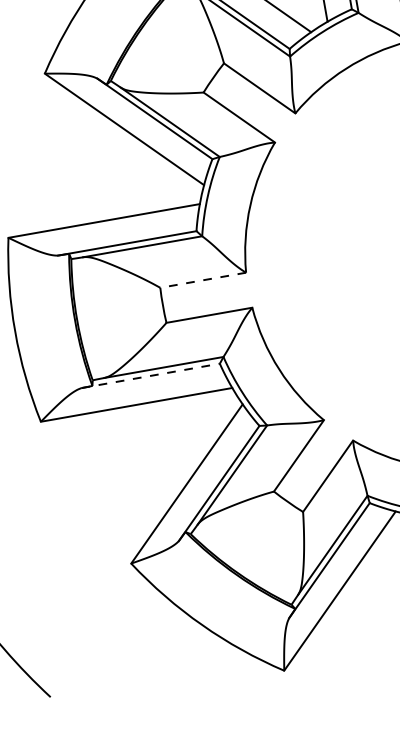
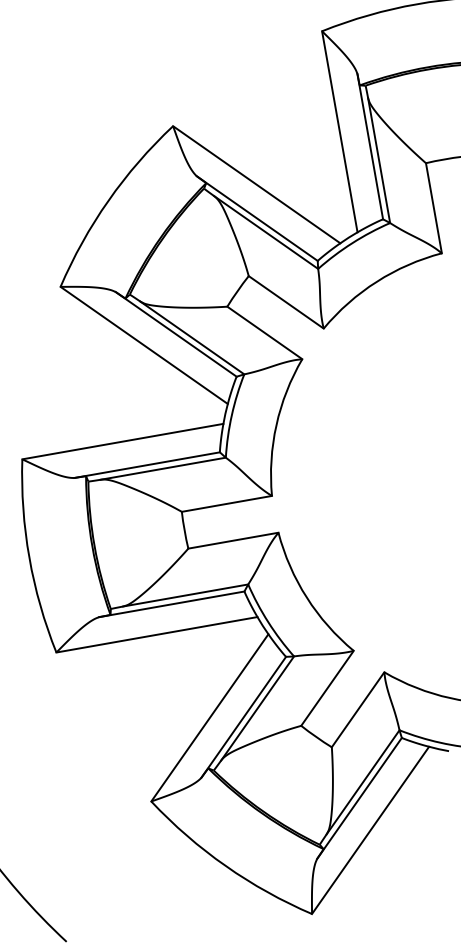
line: (202, 279) -> (226, 503), dashed -> solid
line: (150, 376) -> (171, 604), dashed -> solid

